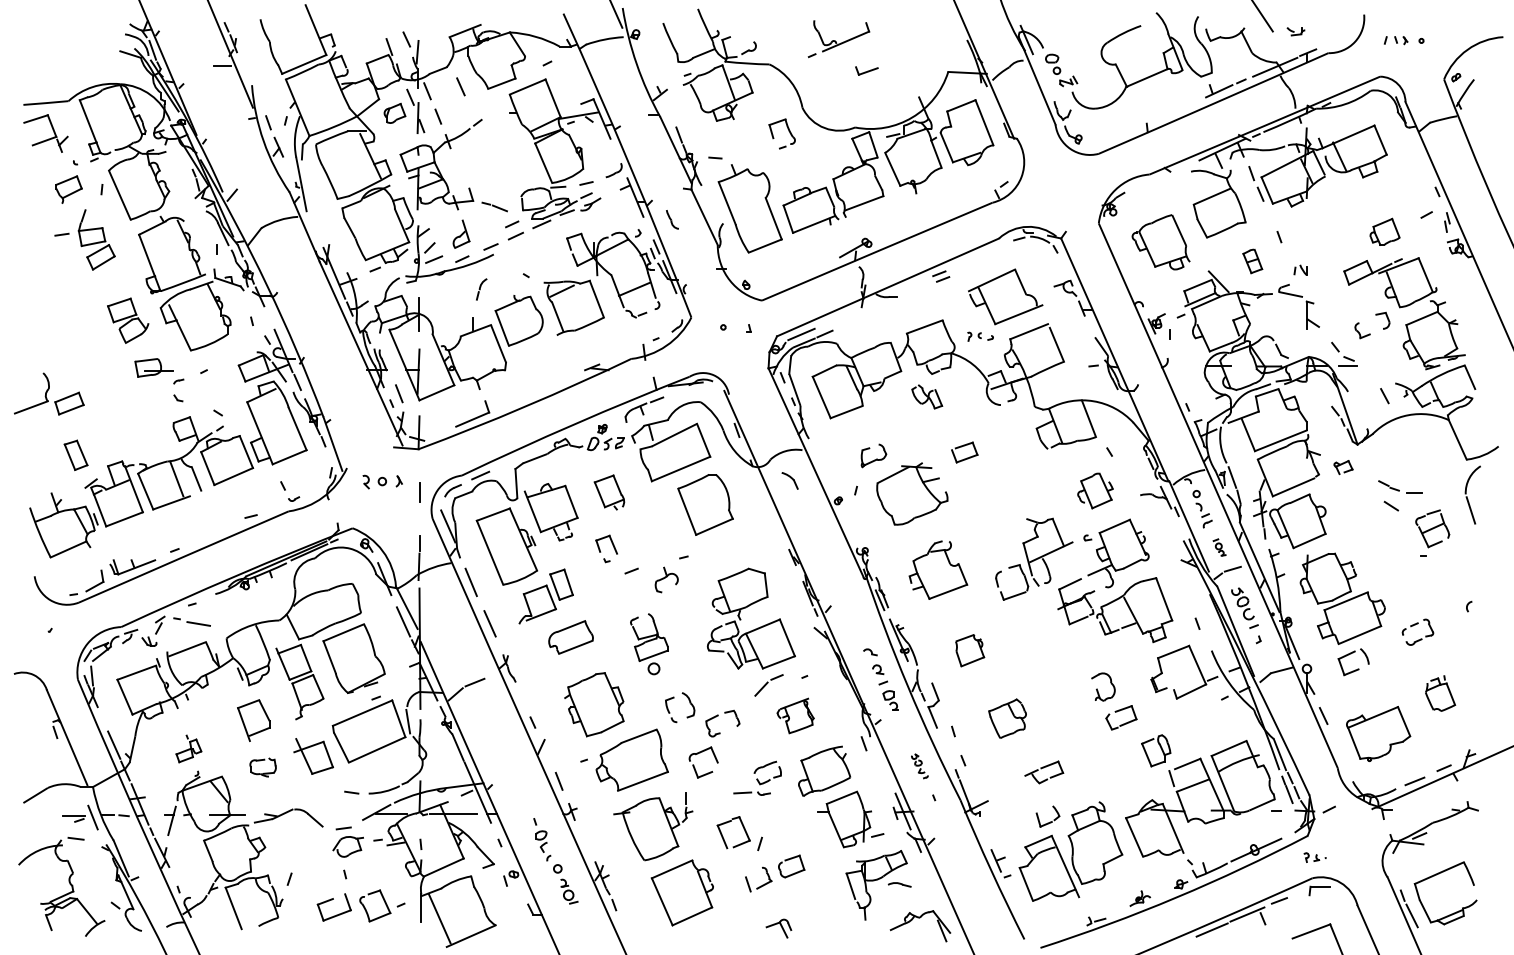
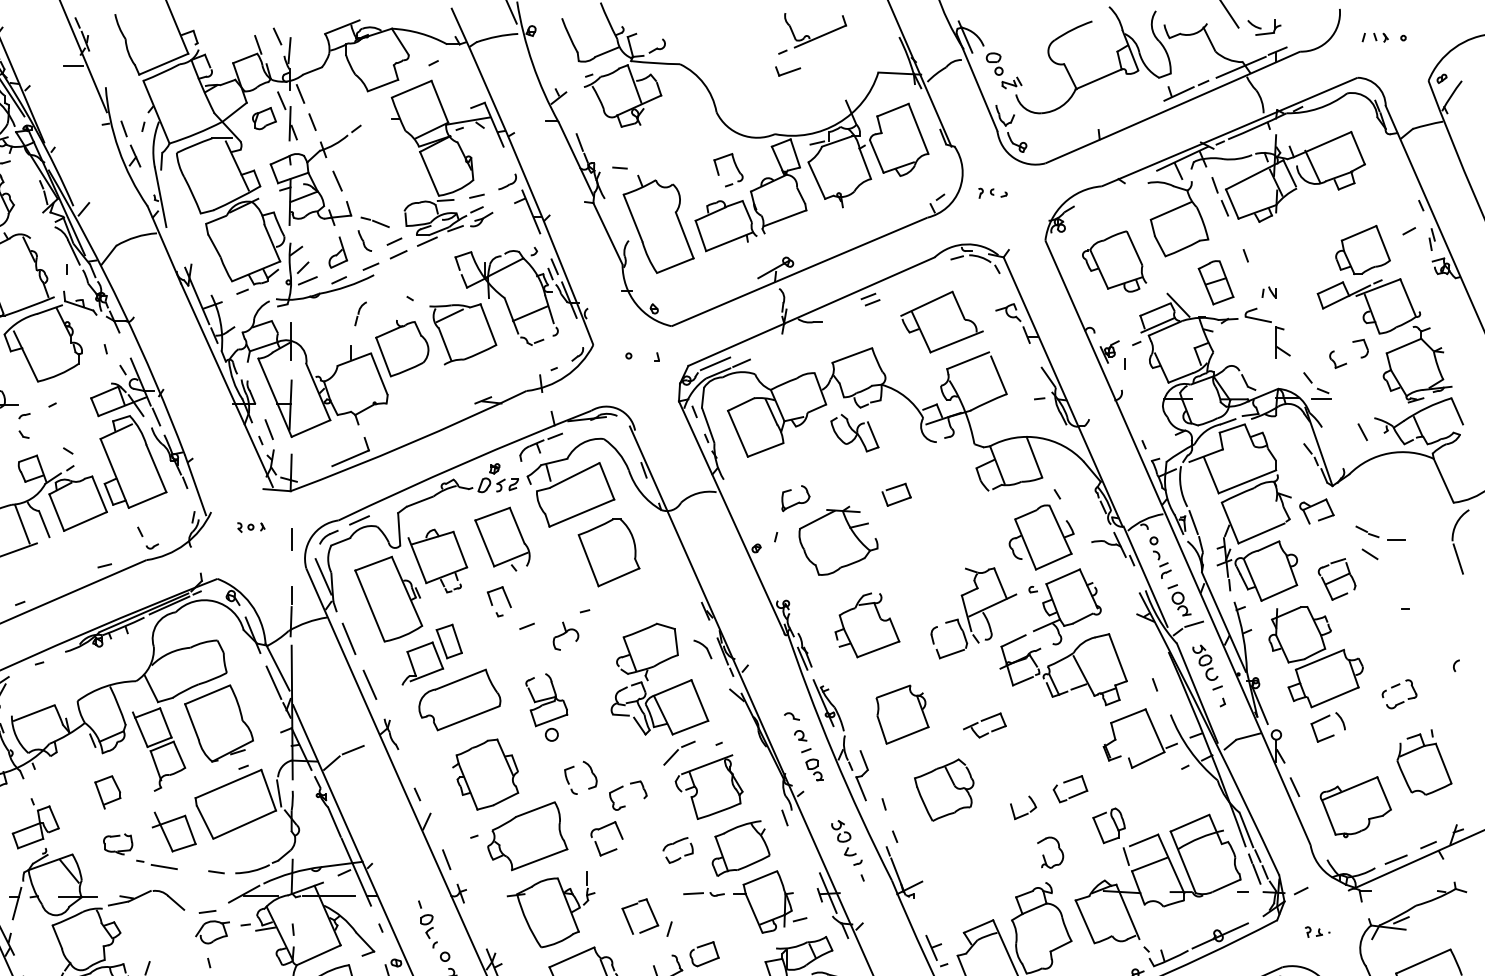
part: (1295, 31) -> (1263, 27), size x1.67
part: (838, 39) -> (812, 34), moved
line: (460, 86) -> (337, 180), moved
part: (787, 129) -> (734, 165), moved
part: (672, 219) -> (364, 240), moved
part: (1384, 231) -> (1362, 249), size x1.67
part: (1252, 261) -> (1215, 282), size x1.67
part: (980, 336) -> (992, 192), moved
part: (927, 396) -> (855, 432), size x1.43
part: (1343, 467) -> (1316, 511), size x1.67
part: (789, 480) -> (702, 649), moved
part: (383, 481) -> (251, 526), size x0.62
part: (1095, 490) -> (1041, 536), size x1.67
part: (609, 492) -> (502, 539), size x1.67
part: (1432, 528) -> (1336, 579), moved
part: (1219, 547) -> (1179, 600), size x1.67
part: (191, 621) -> (156, 864), moved
part: (570, 637) -> (459, 700), size x1.67
part: (969, 650) -> (901, 714), size x1.67
part: (1097, 688) -> (1043, 854), moved
part: (1440, 693) -> (1424, 762), size x1.67
part: (795, 715) -> (708, 786), size x1.67
part: (1007, 718) -> (944, 789), size x1.43
part: (253, 720) -> (107, 792), size x0.71
part: (188, 748) -> (35, 823), size x1.67
part: (919, 766) -> (846, 843), size x1.67
part: (1044, 772) -> (985, 725), moved
part: (751, 793) -> (703, 894), moved
part: (1047, 816) -> (1022, 807), moved
part: (1314, 857) -> (1316, 931), moved

